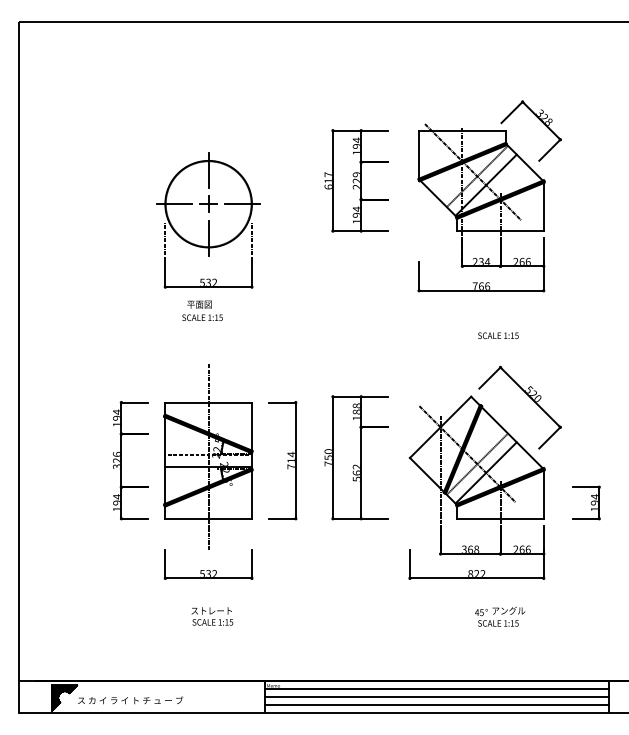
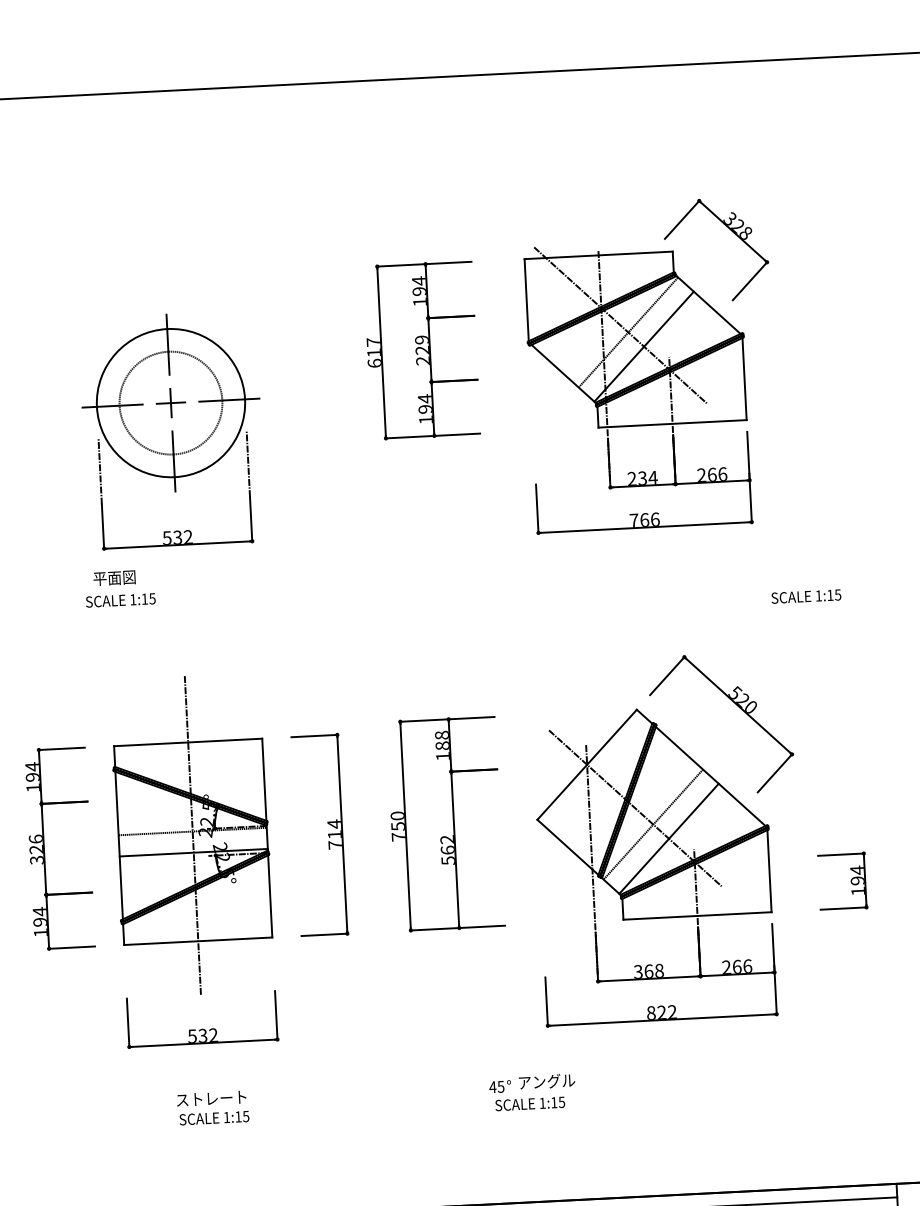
circle: (208, 204) -> (170, 403), size x0.7
text: (202, 310) -> (120, 588), moved
text: (498, 335) -> (806, 596), moved
text: (500, 616) -> (533, 1091), moved

